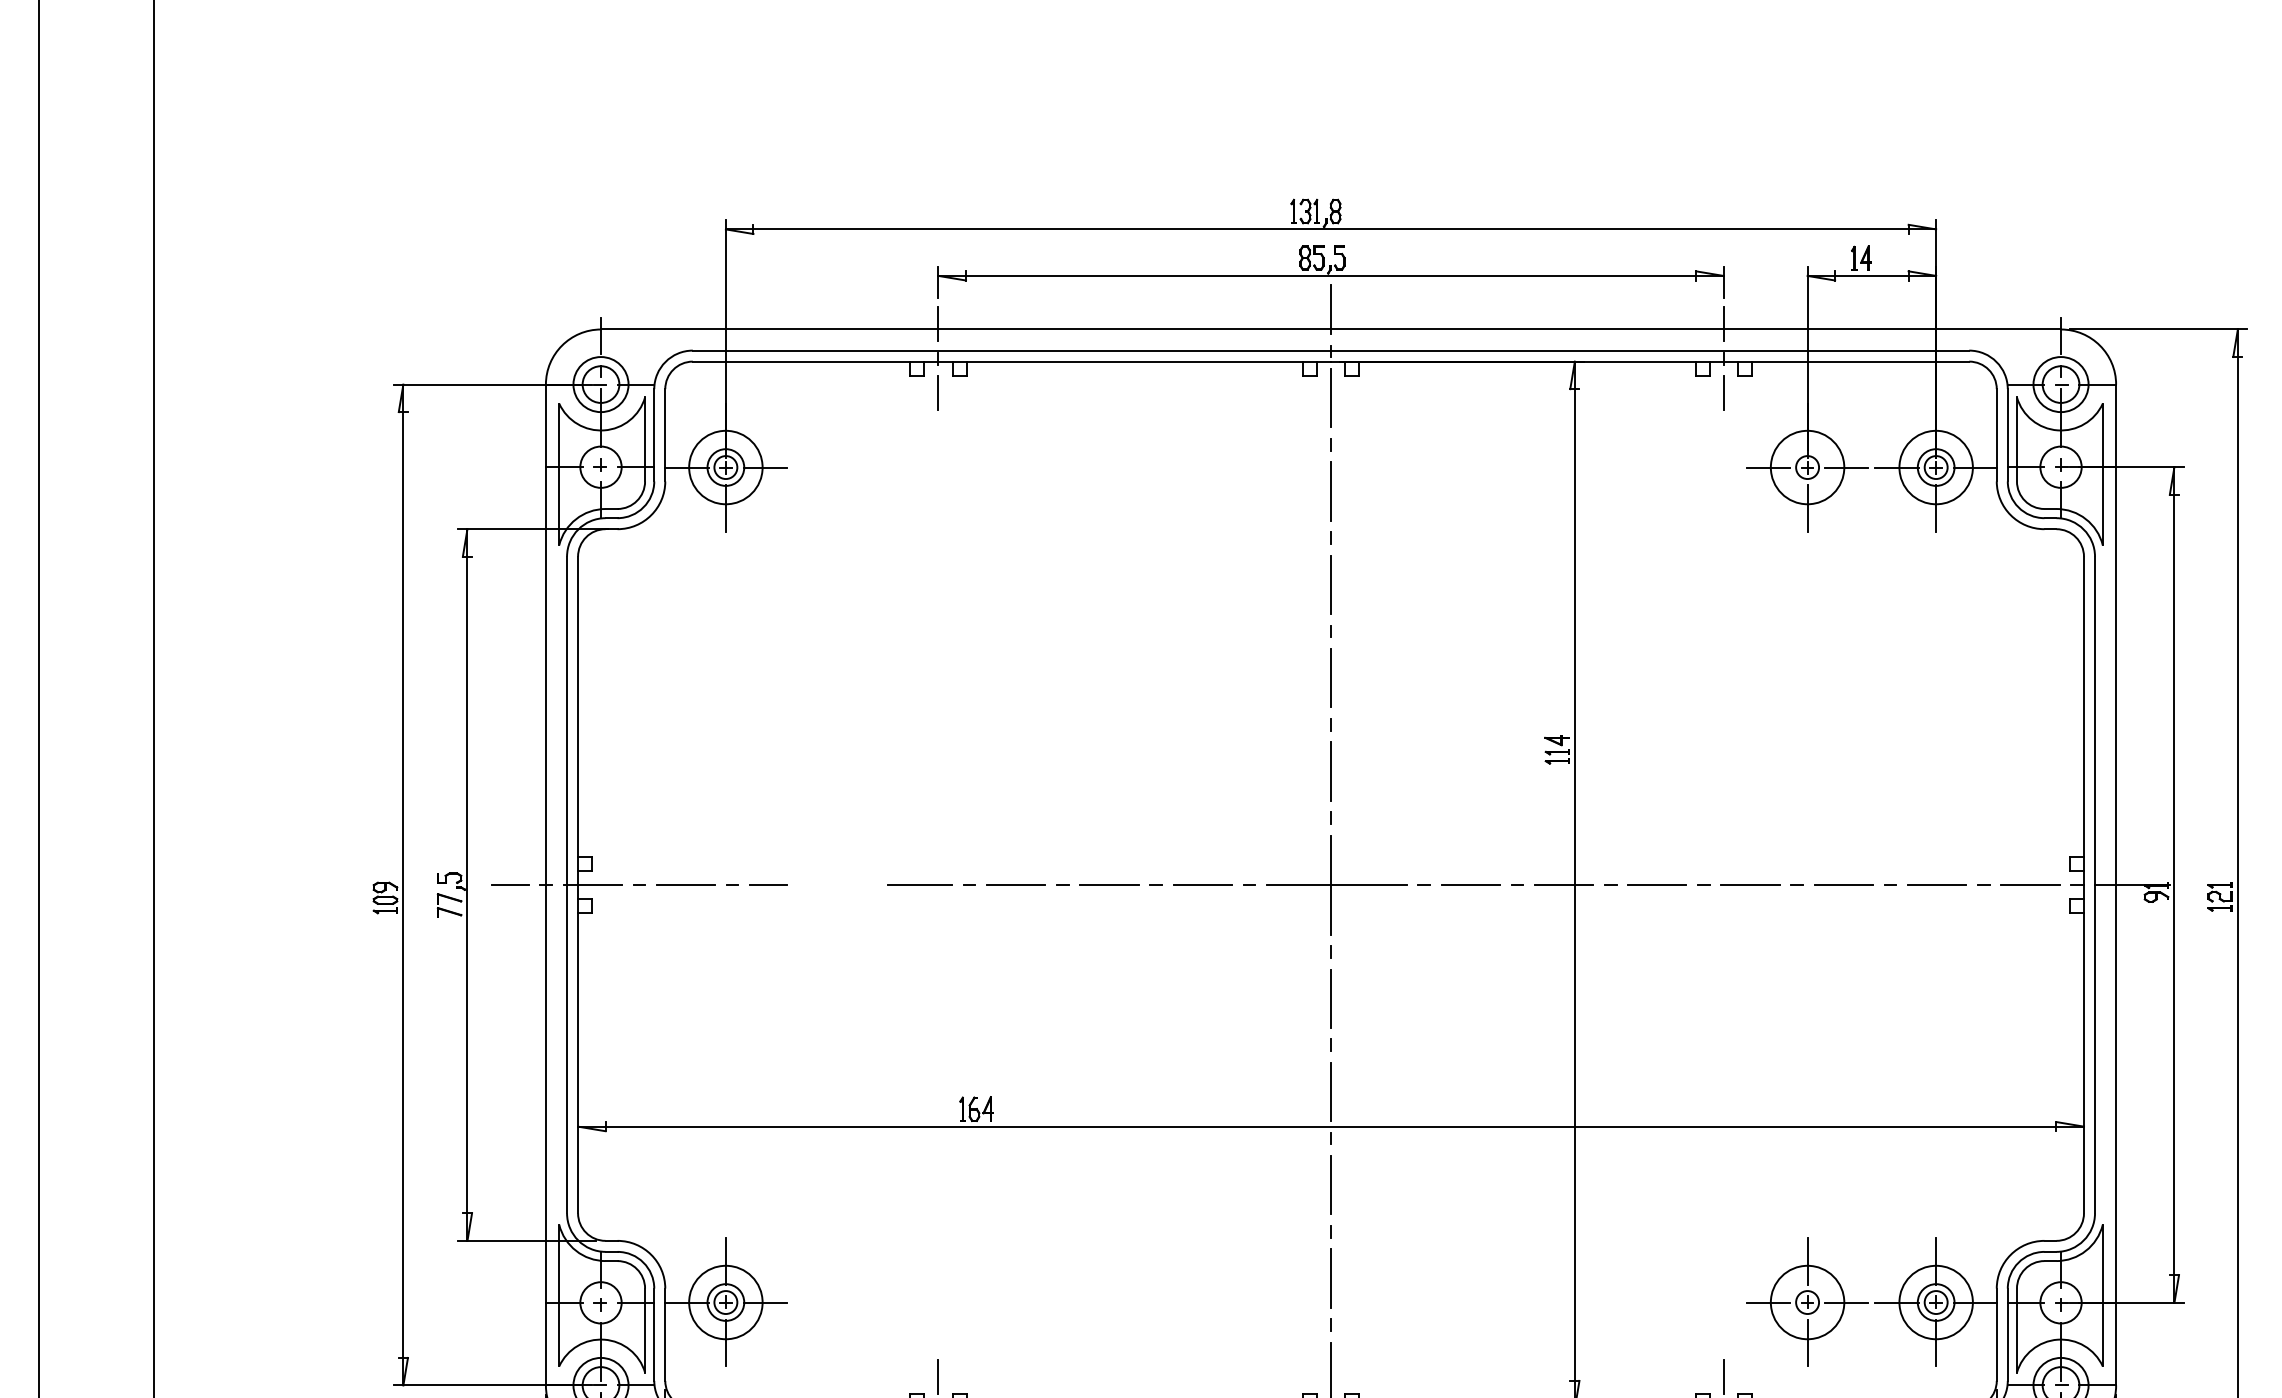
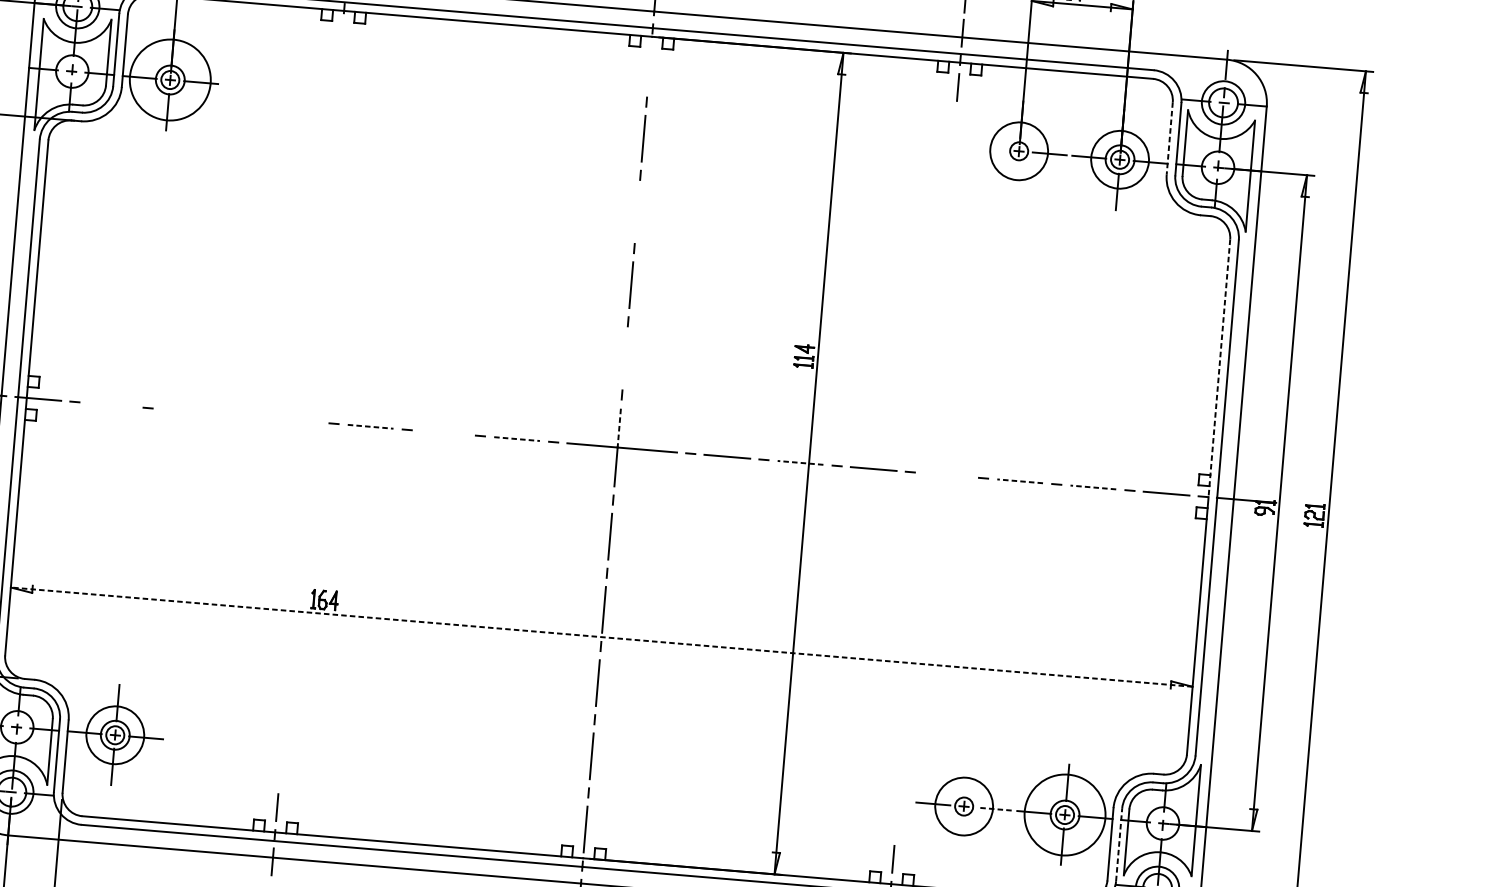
line: (938, 393) -> (342, 35), removed
line: (1331, 398) -> (650, 65), removed
line: (1996, 435) -> (1169, 138), solid -> dashed
circle: (725, 467) -> (170, 79), size x1.4
line: (1767, 467) -> (987, 148), removed
line: (1807, 508) -> (1016, 183), removed
line: (1331, 584) -> (637, 211), removed
line: (2083, 721) -> (1218, 368), solid -> dashed
line: (1330, 771) -> (624, 358), removed
line: (1331, 860) -> (619, 428), solid -> dashed
line: (685, 885) -> (111, 405), removed
line: (768, 885) -> (176, 410), removed
line: (919, 885) -> (294, 420), removed
line: (1016, 885) -> (370, 427), solid -> dashed
line: (1109, 885) -> (443, 433), removed
line: (1203, 885) -> (517, 439), solid -> dashed
line: (1563, 885) -> (800, 463), solid -> dashed
line: (1750, 885) -> (946, 475), removed
line: (1843, 885) -> (1019, 481), solid -> dashed
line: (1936, 885) -> (1092, 487), solid -> dashed
line: (1331, 1126) -> (602, 637), solid -> dashed
line: (1807, 1261) -> (966, 774), removed
line: (1846, 1302) -> (994, 809), solid -> dashed
circle: (1935, 1302) -> (1064, 814), size x1.4
line: (2007, 1334) -> (1118, 844), solid -> dashed
line: (1807, 1342) -> (961, 837), removed

